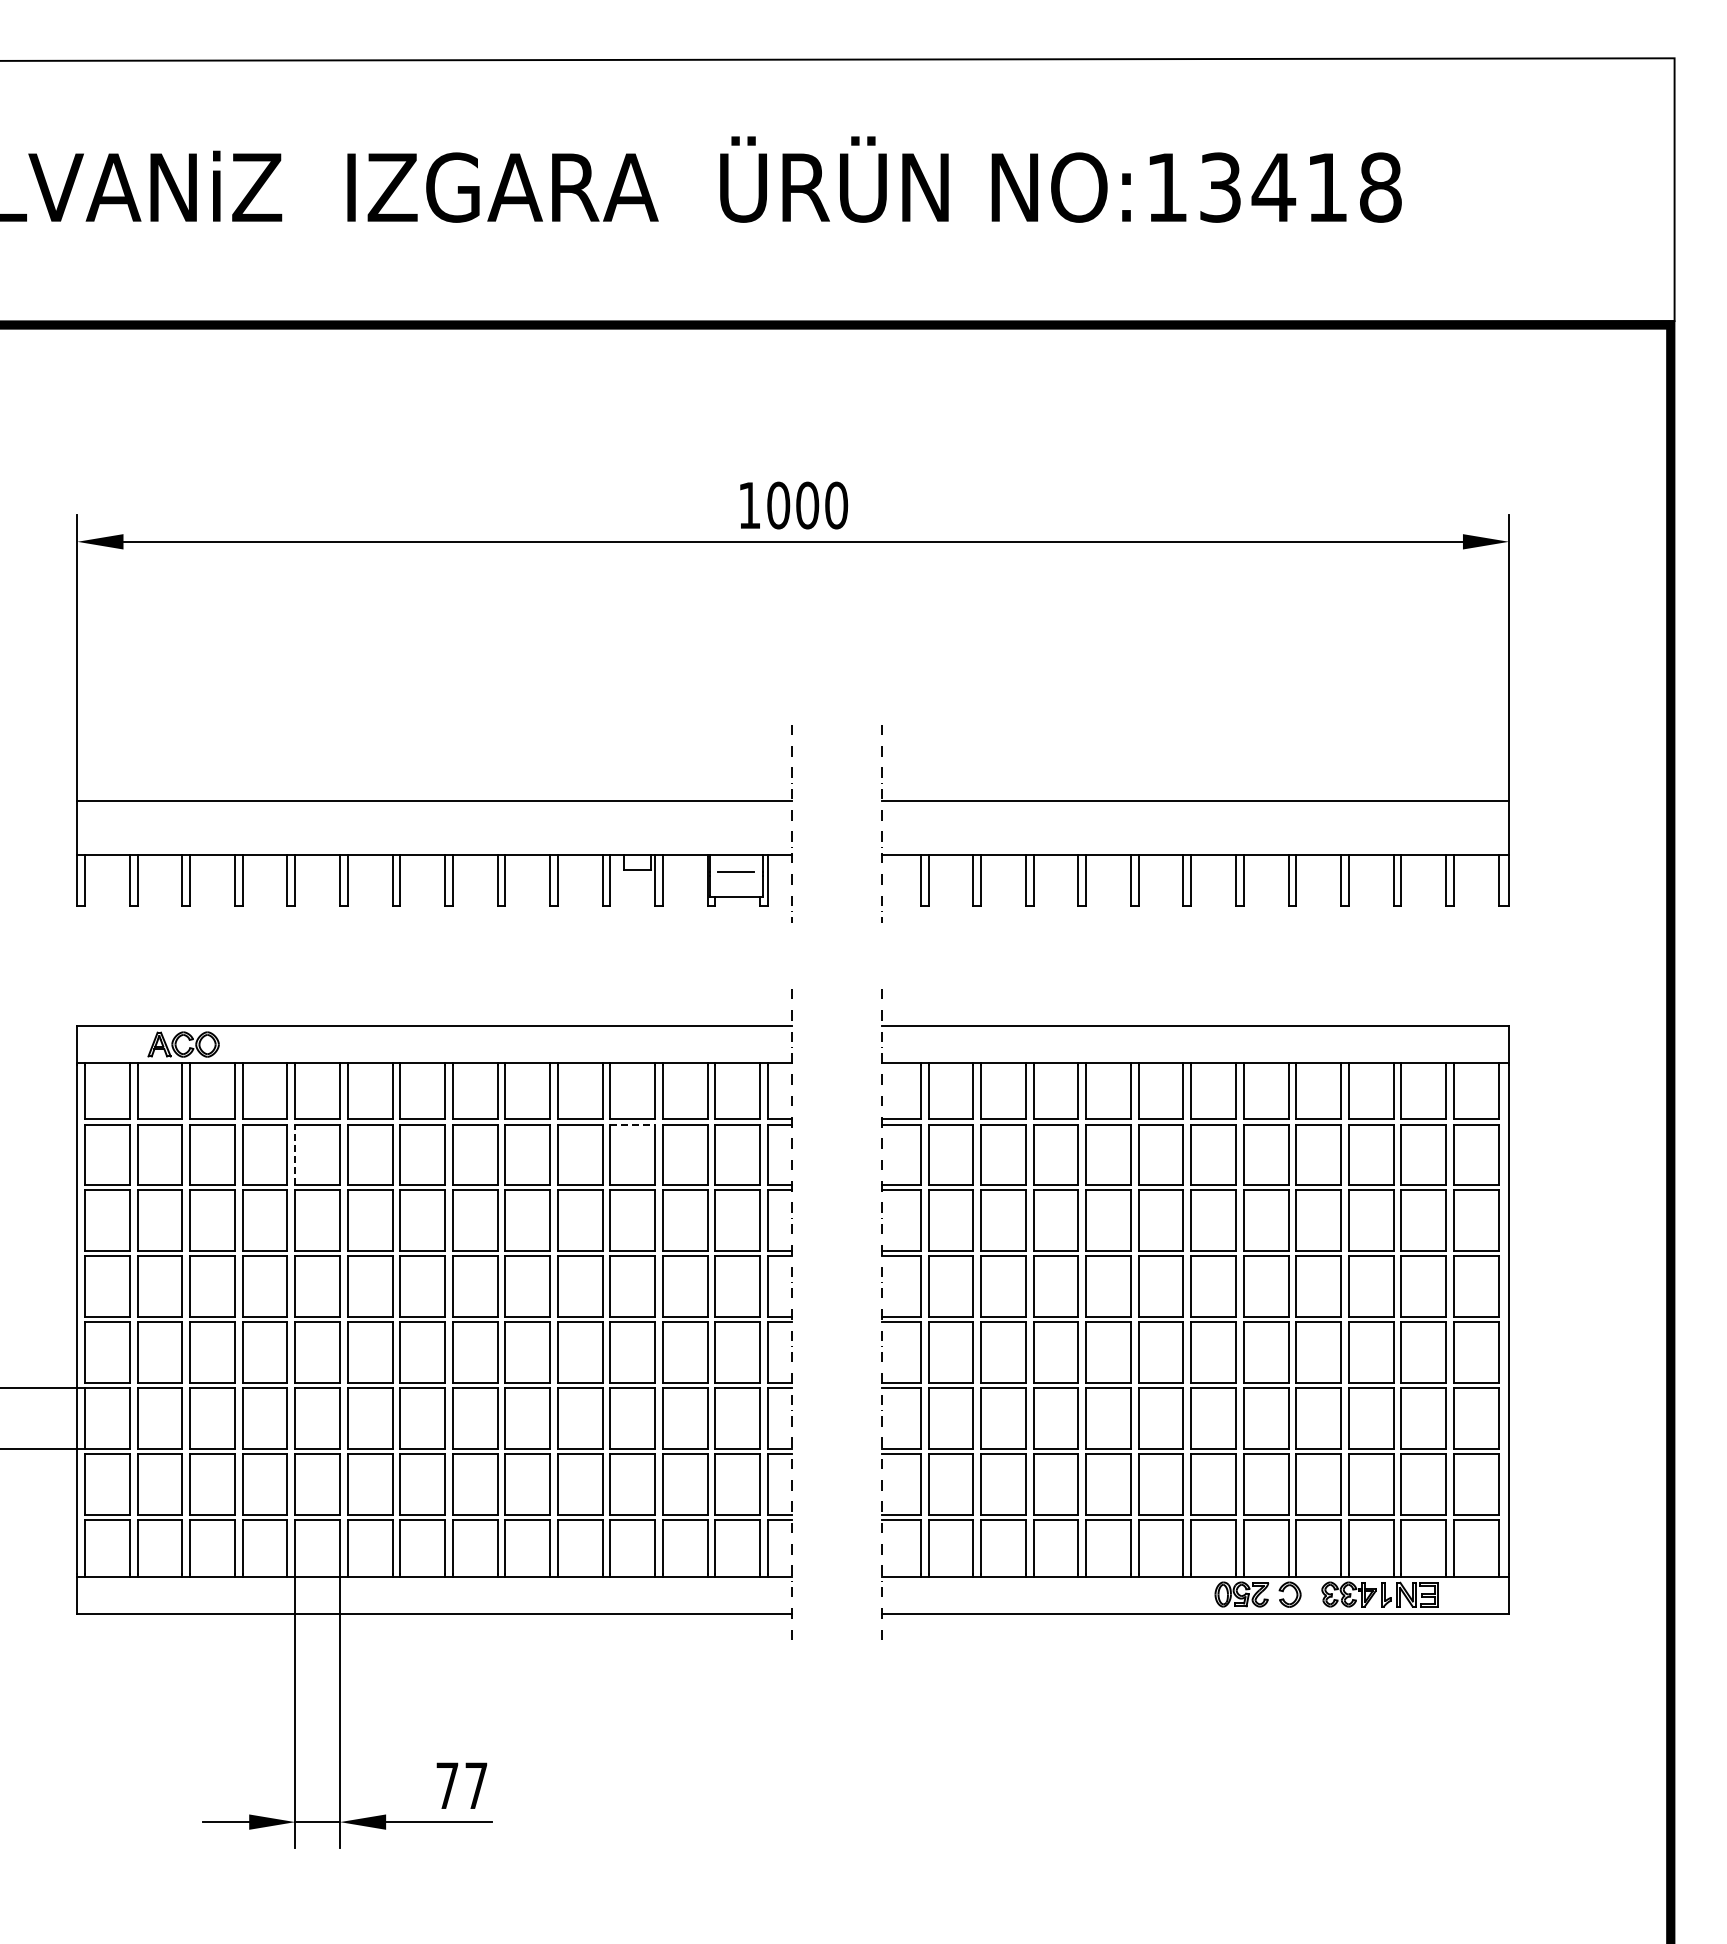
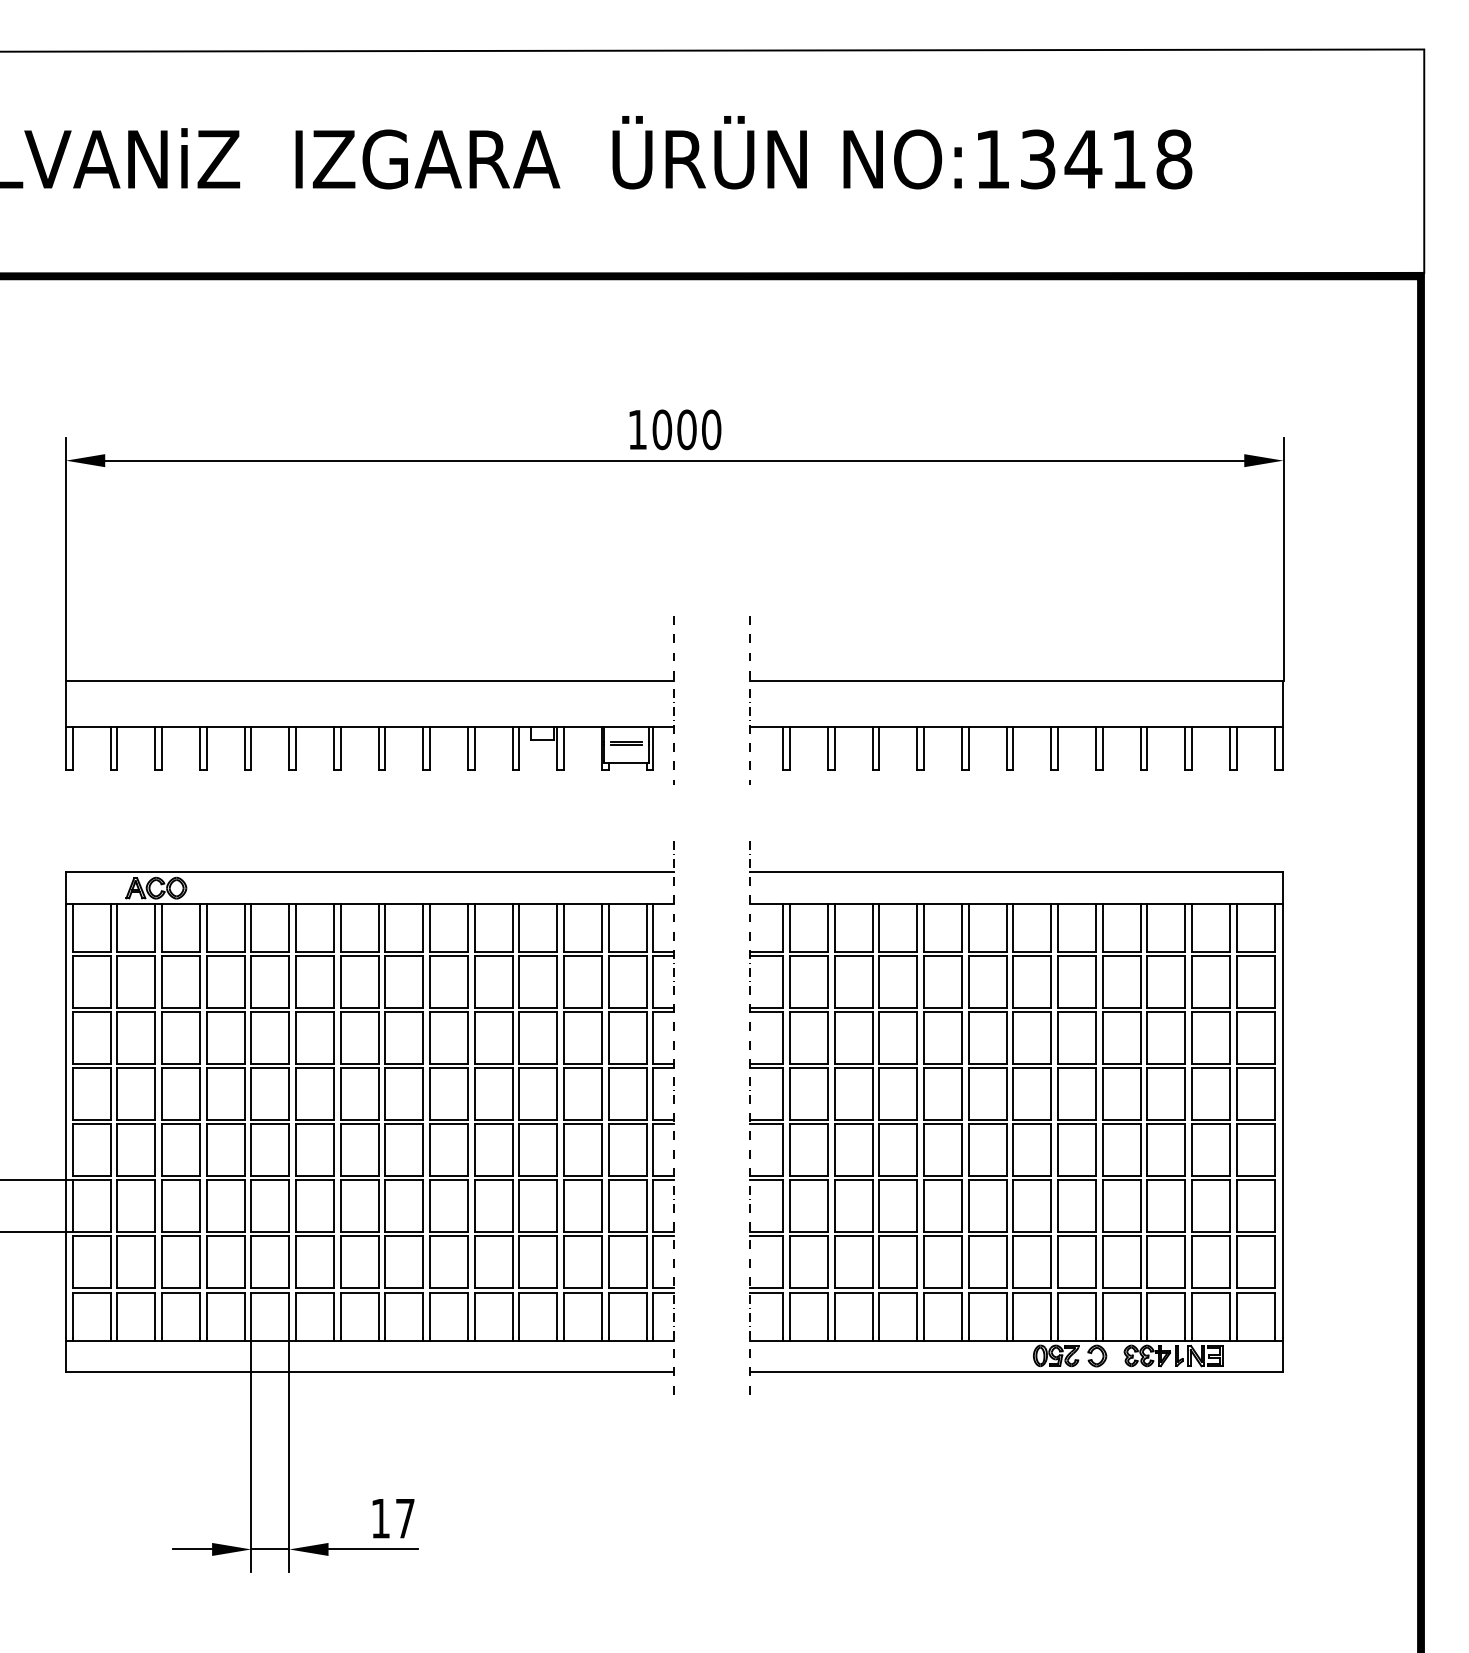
line: (736, 876) -> (626, 745), added
line: (633, 1124) -> (538, 956), dashed -> solid
line: (295, 1154) -> (251, 981), dashed -> solid
text: (447, 1785) -> (380, 1518), 77 -> 17

